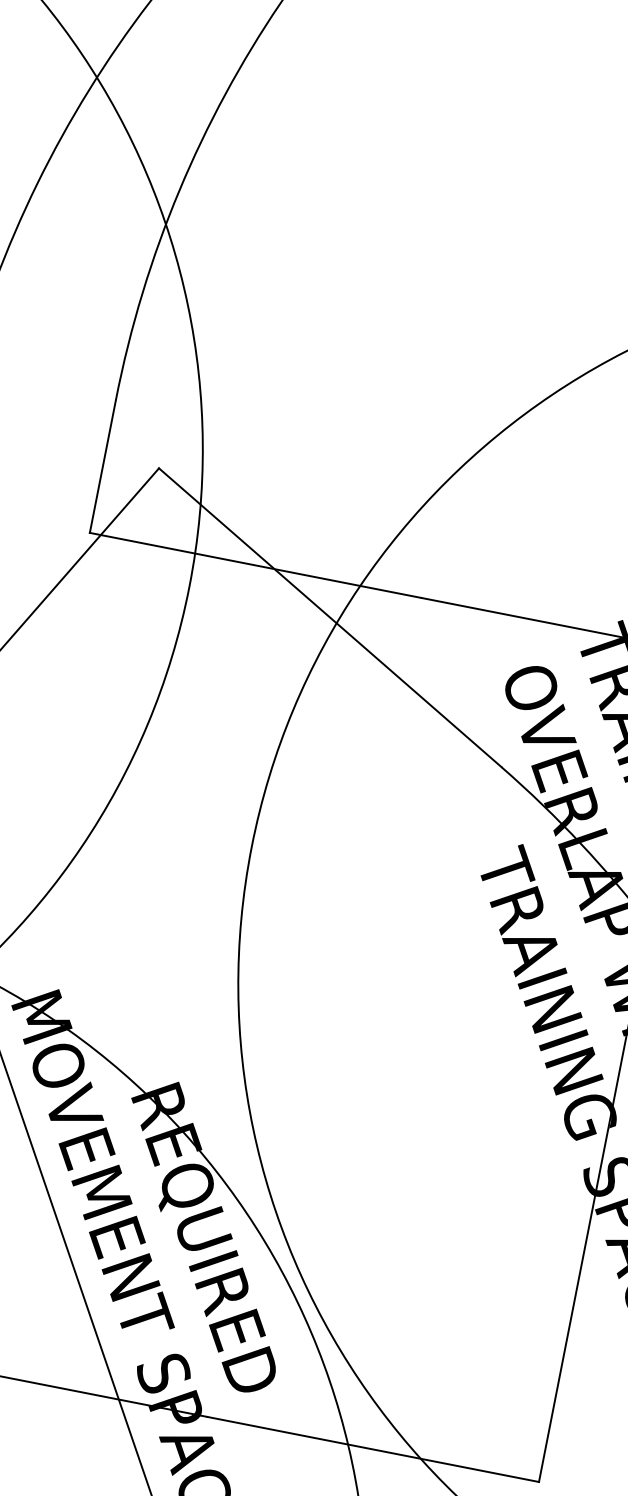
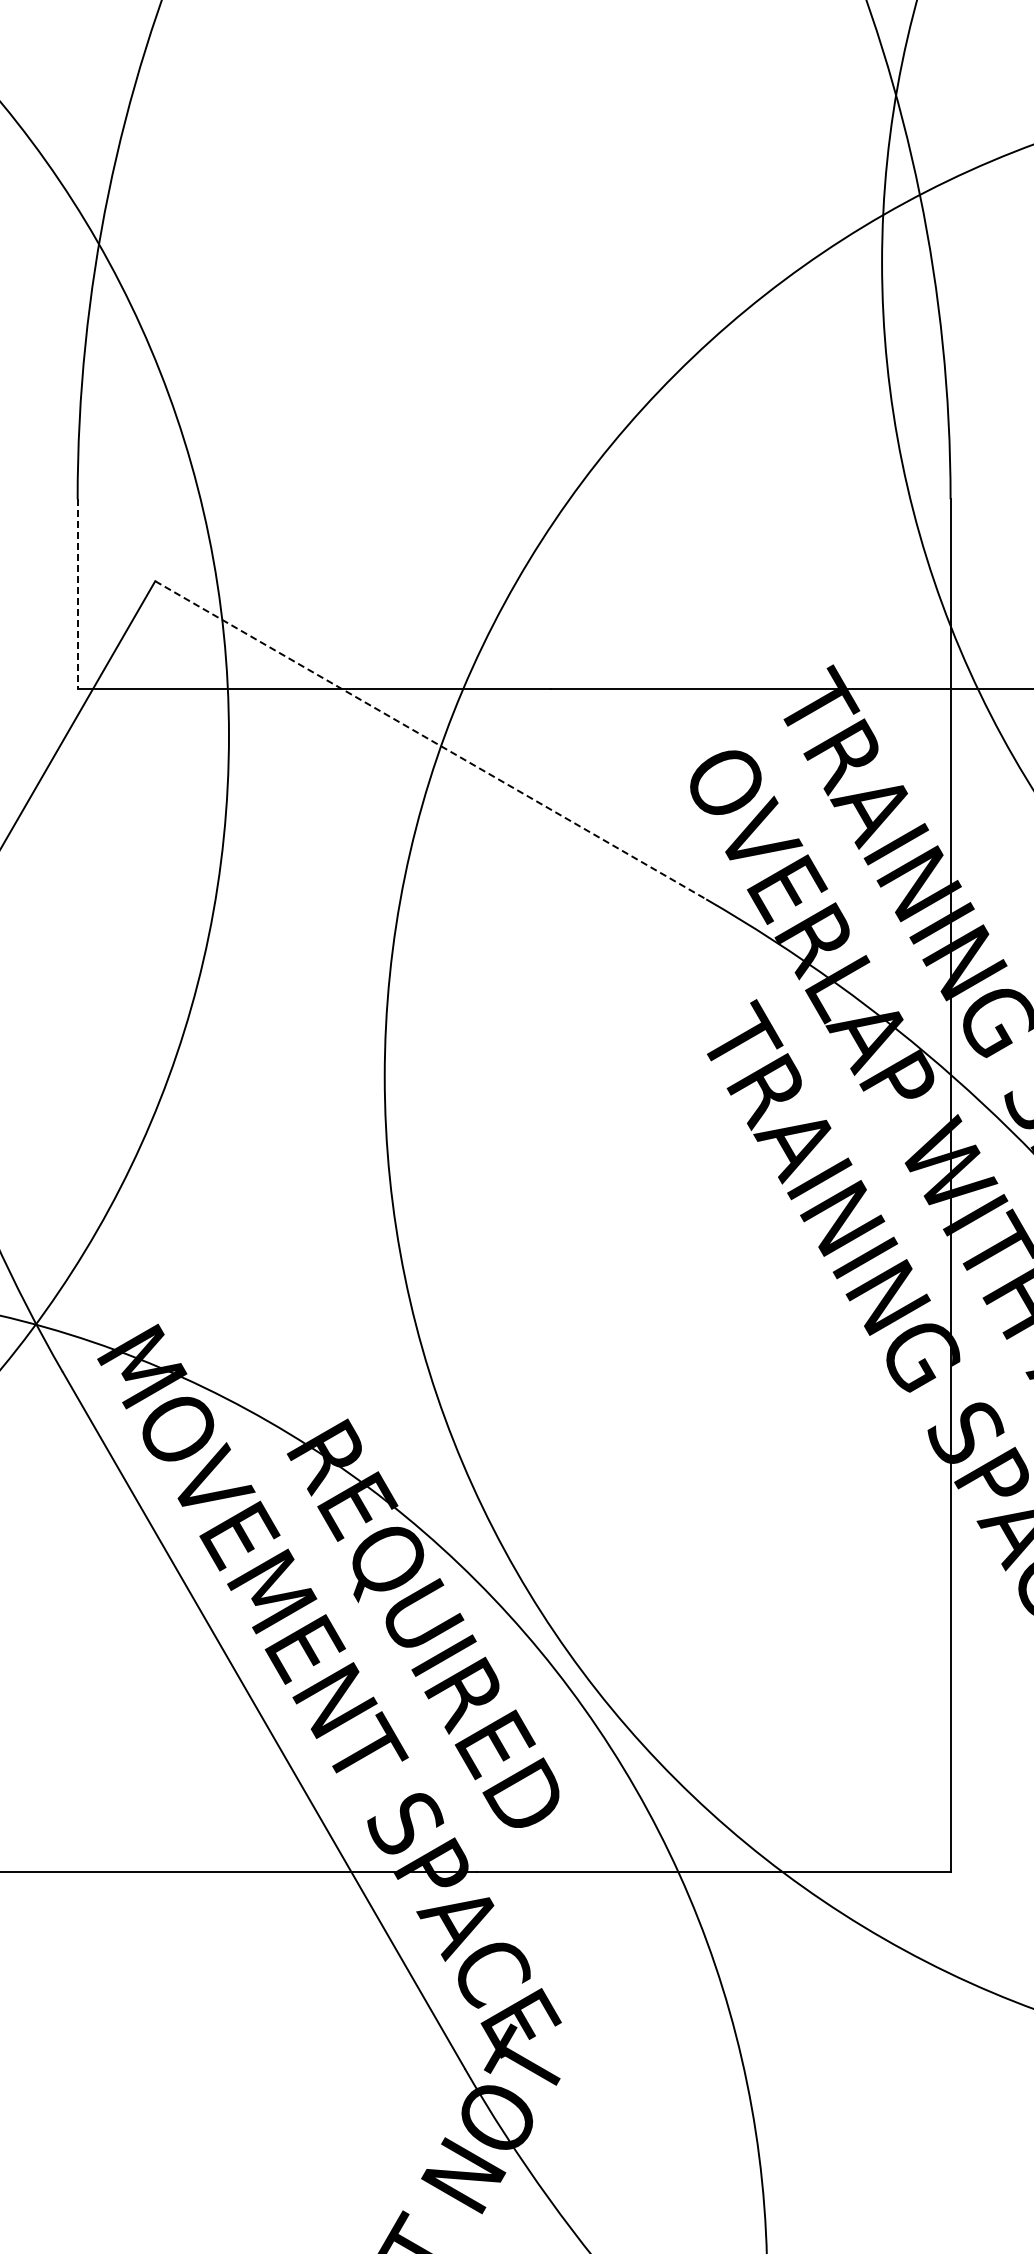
line: (102, 466) -> (77, 593), solid -> dashed
line: (330, 617) -> (431, 740), solid -> dashed

